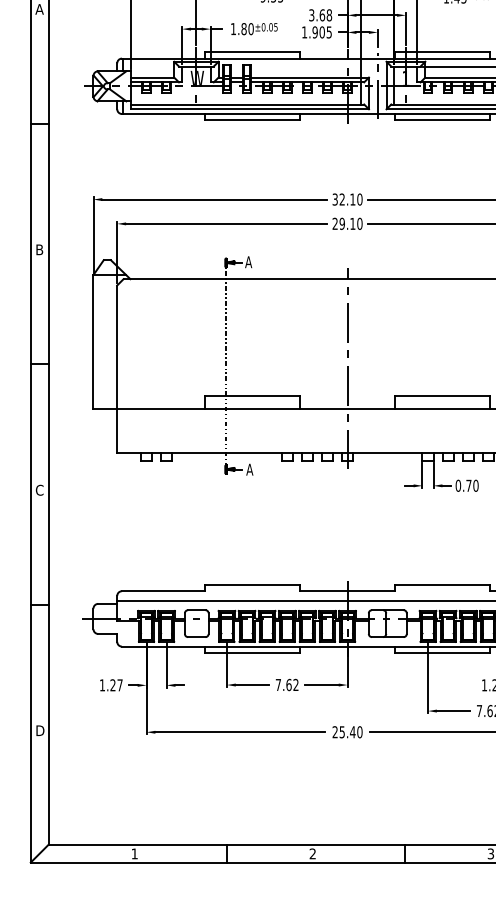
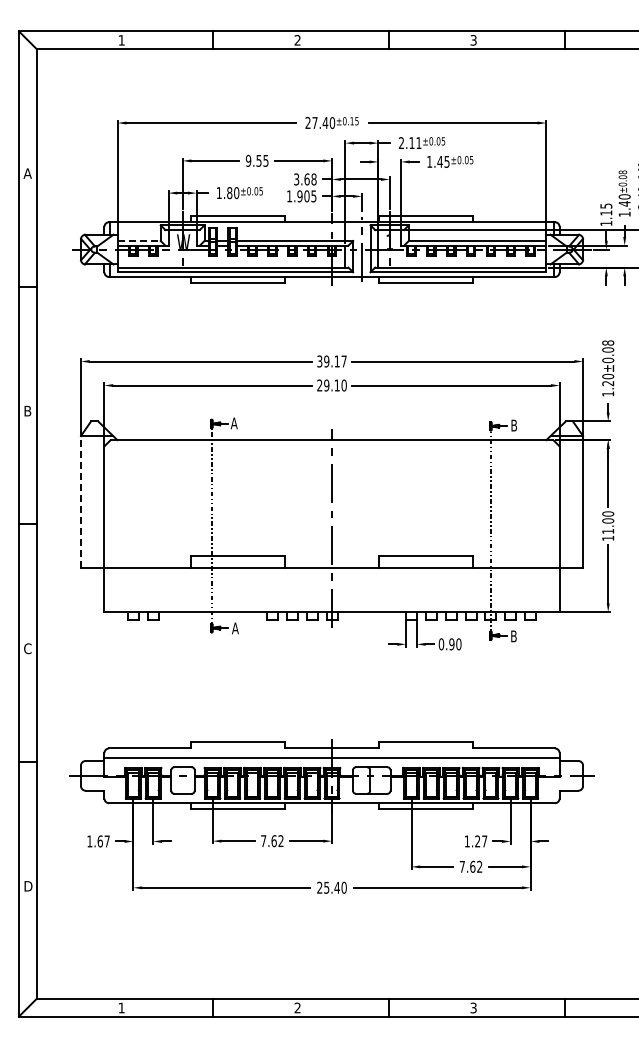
line: (152, 77) -> (139, 240), solid -> dashed
text: (351, 199) -> (335, 361), 32.10 -> 39.17
line: (93, 341) -> (80, 501), solid -> dashed
text: (468, 485) -> (451, 644), 0.70 -> 0.90
text: (112, 685) -> (99, 841), 1.27 -> 1.67

